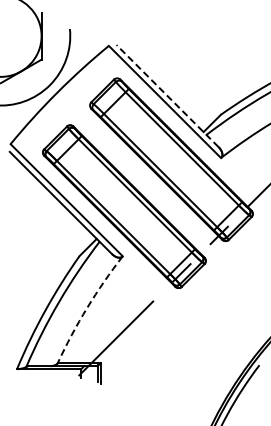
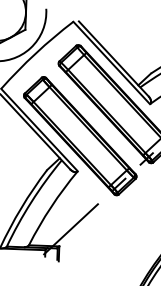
line: (167, 95) -> (113, 58), dashed -> solid
arc: (87, 307) -> (51, 206), dashed -> solid

